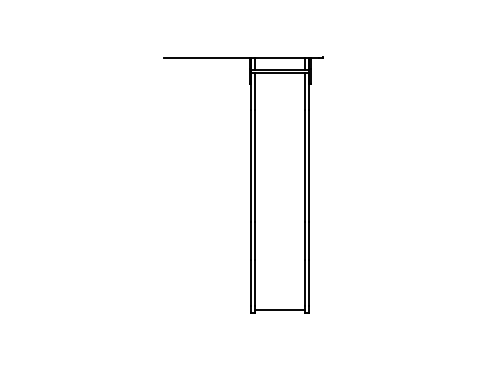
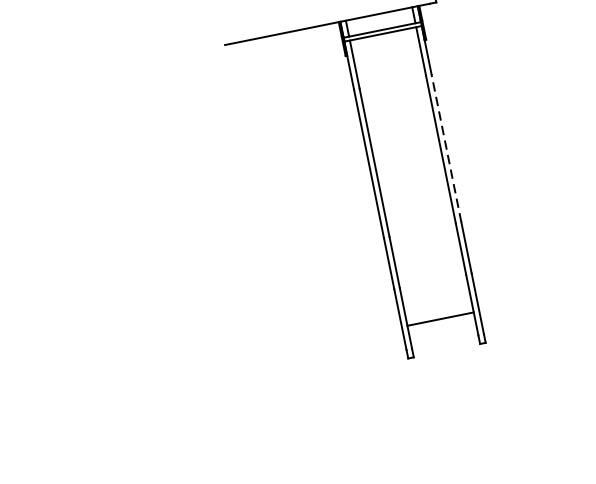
line: (309, 165) -> (446, 148), solid -> dashed
line: (280, 309) -> (440, 318), moved

